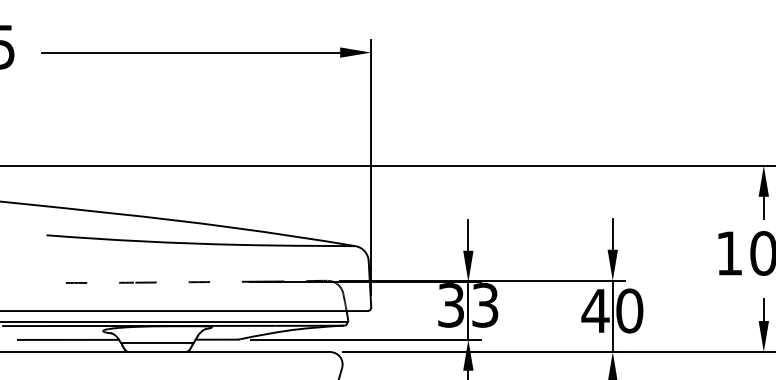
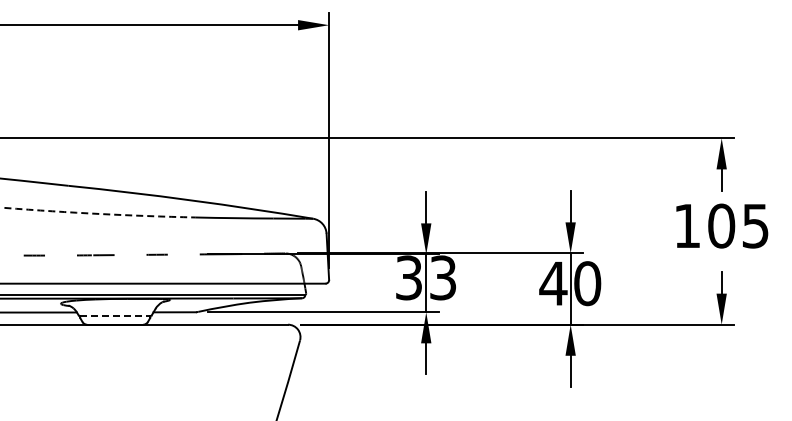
arc: (142, 241) -> (100, 214), solid -> dashed
line: (157, 342) -> (115, 315), solid -> dashed

